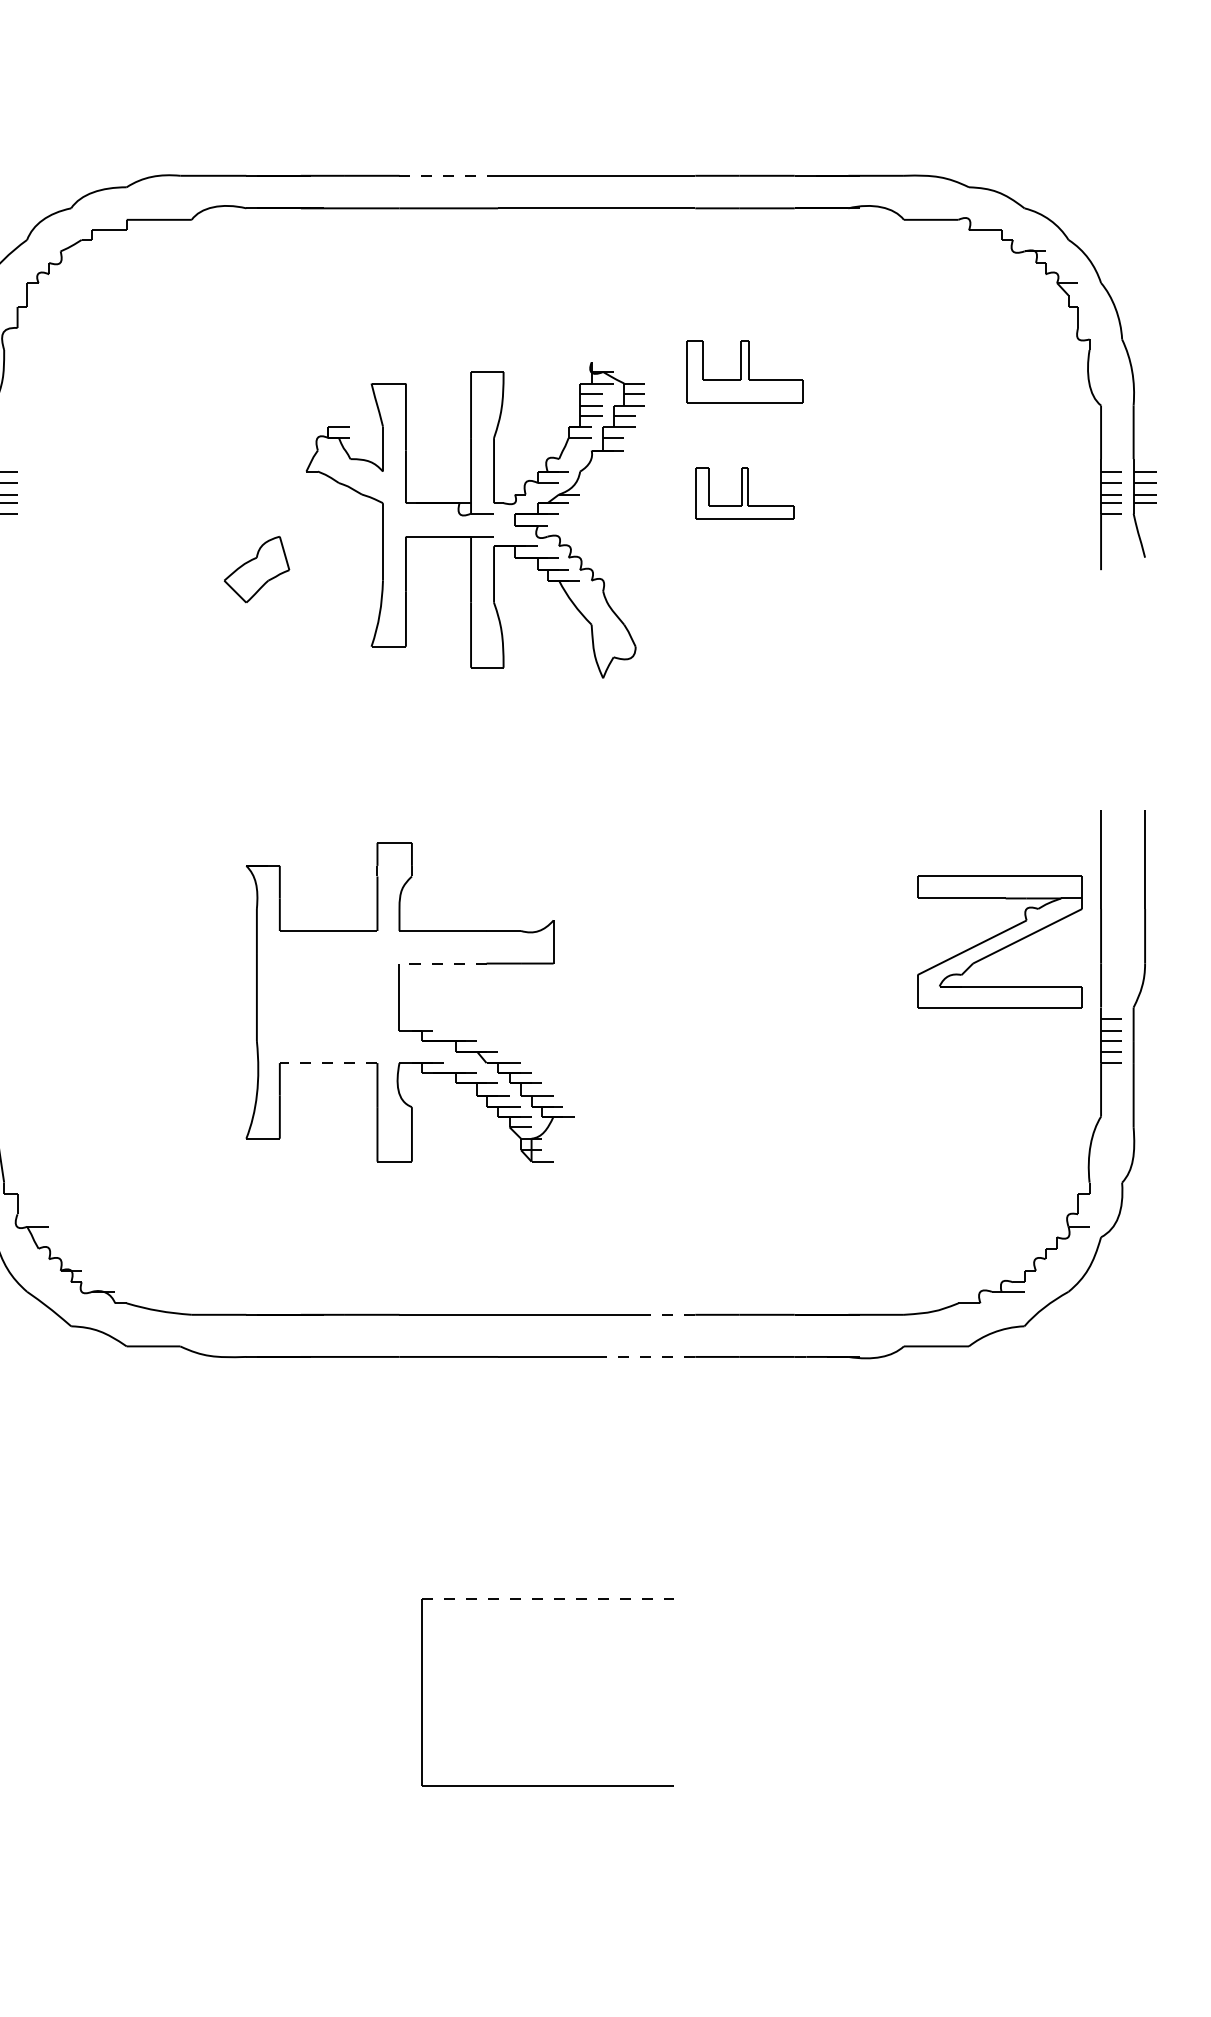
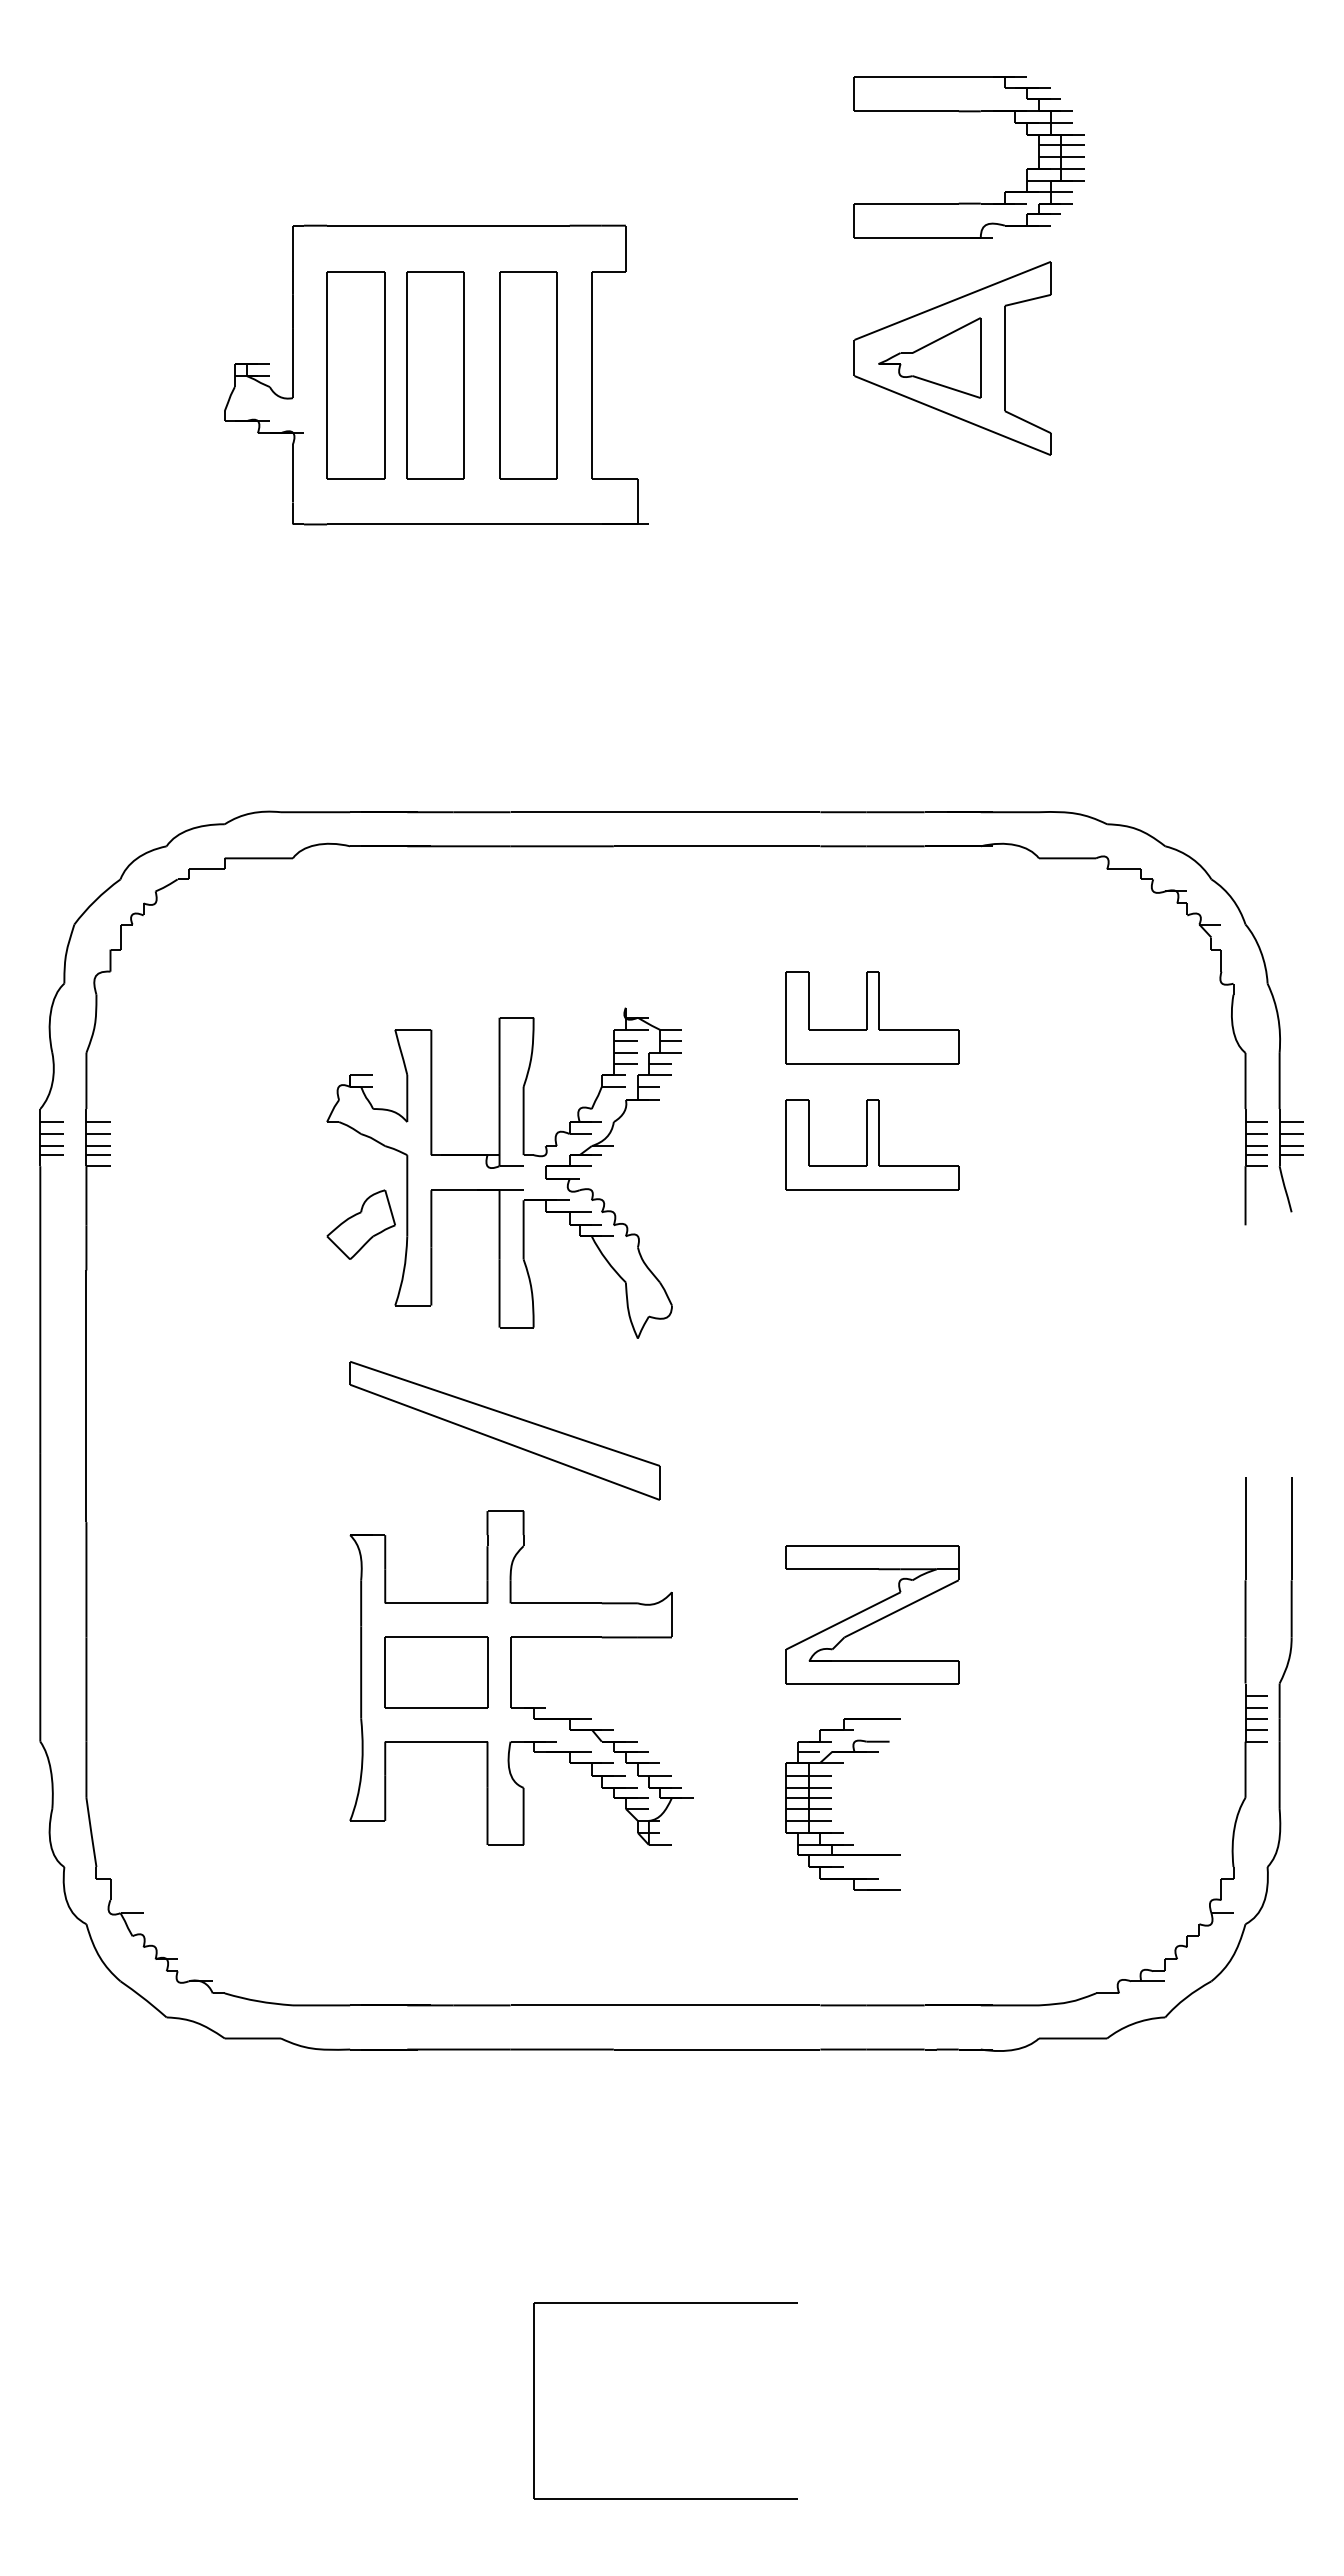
line: (449, 176) -> (562, 812), dashed -> solid
part: (744, 371) -> (872, 1017), size x1.43
part: (744, 492) -> (872, 1144), size x1.67
part: (474, 519) -> (503, 1172), moved
part: (393, 766) -> (504, 1430), added
part: (999, 941) -> (872, 1614), moved
line: (443, 963) -> (556, 1637), dashed -> solid
part: (328, 997) -> (436, 1672), added
line: (327, 1062) -> (435, 1741), dashed -> solid
part: (705, 1126) -> (831, 1808), added
line: (667, 1314) -> (791, 2005), dashed -> solid
line: (645, 1356) -> (768, 2049), dashed -> solid
line: (548, 1599) -> (666, 2303), dashed -> solid

